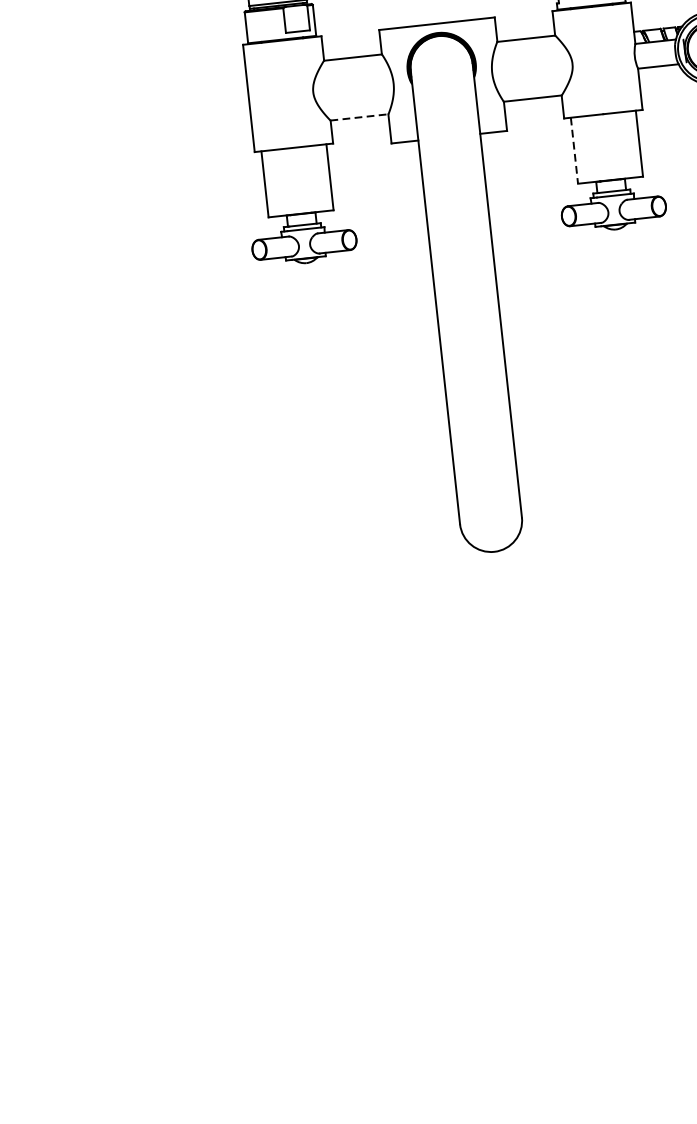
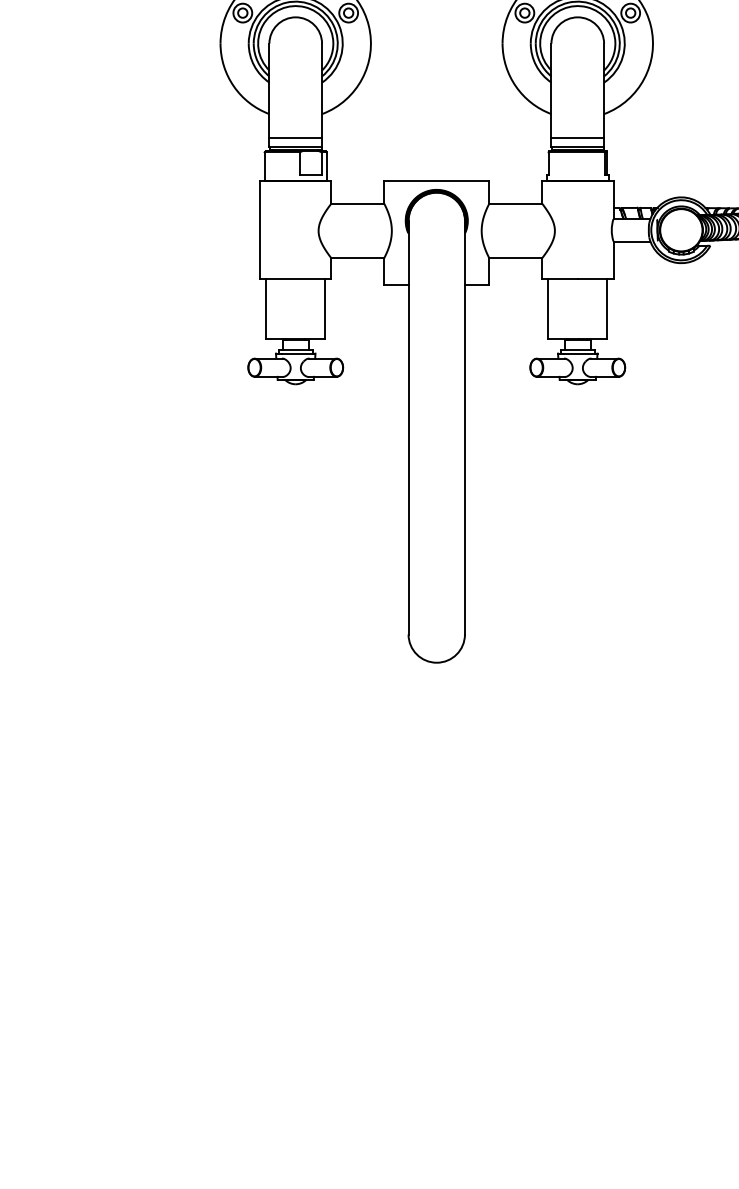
line: (360, 117) -> (358, 258), dashed -> solid
line: (574, 150) -> (548, 309), dashed -> solid

